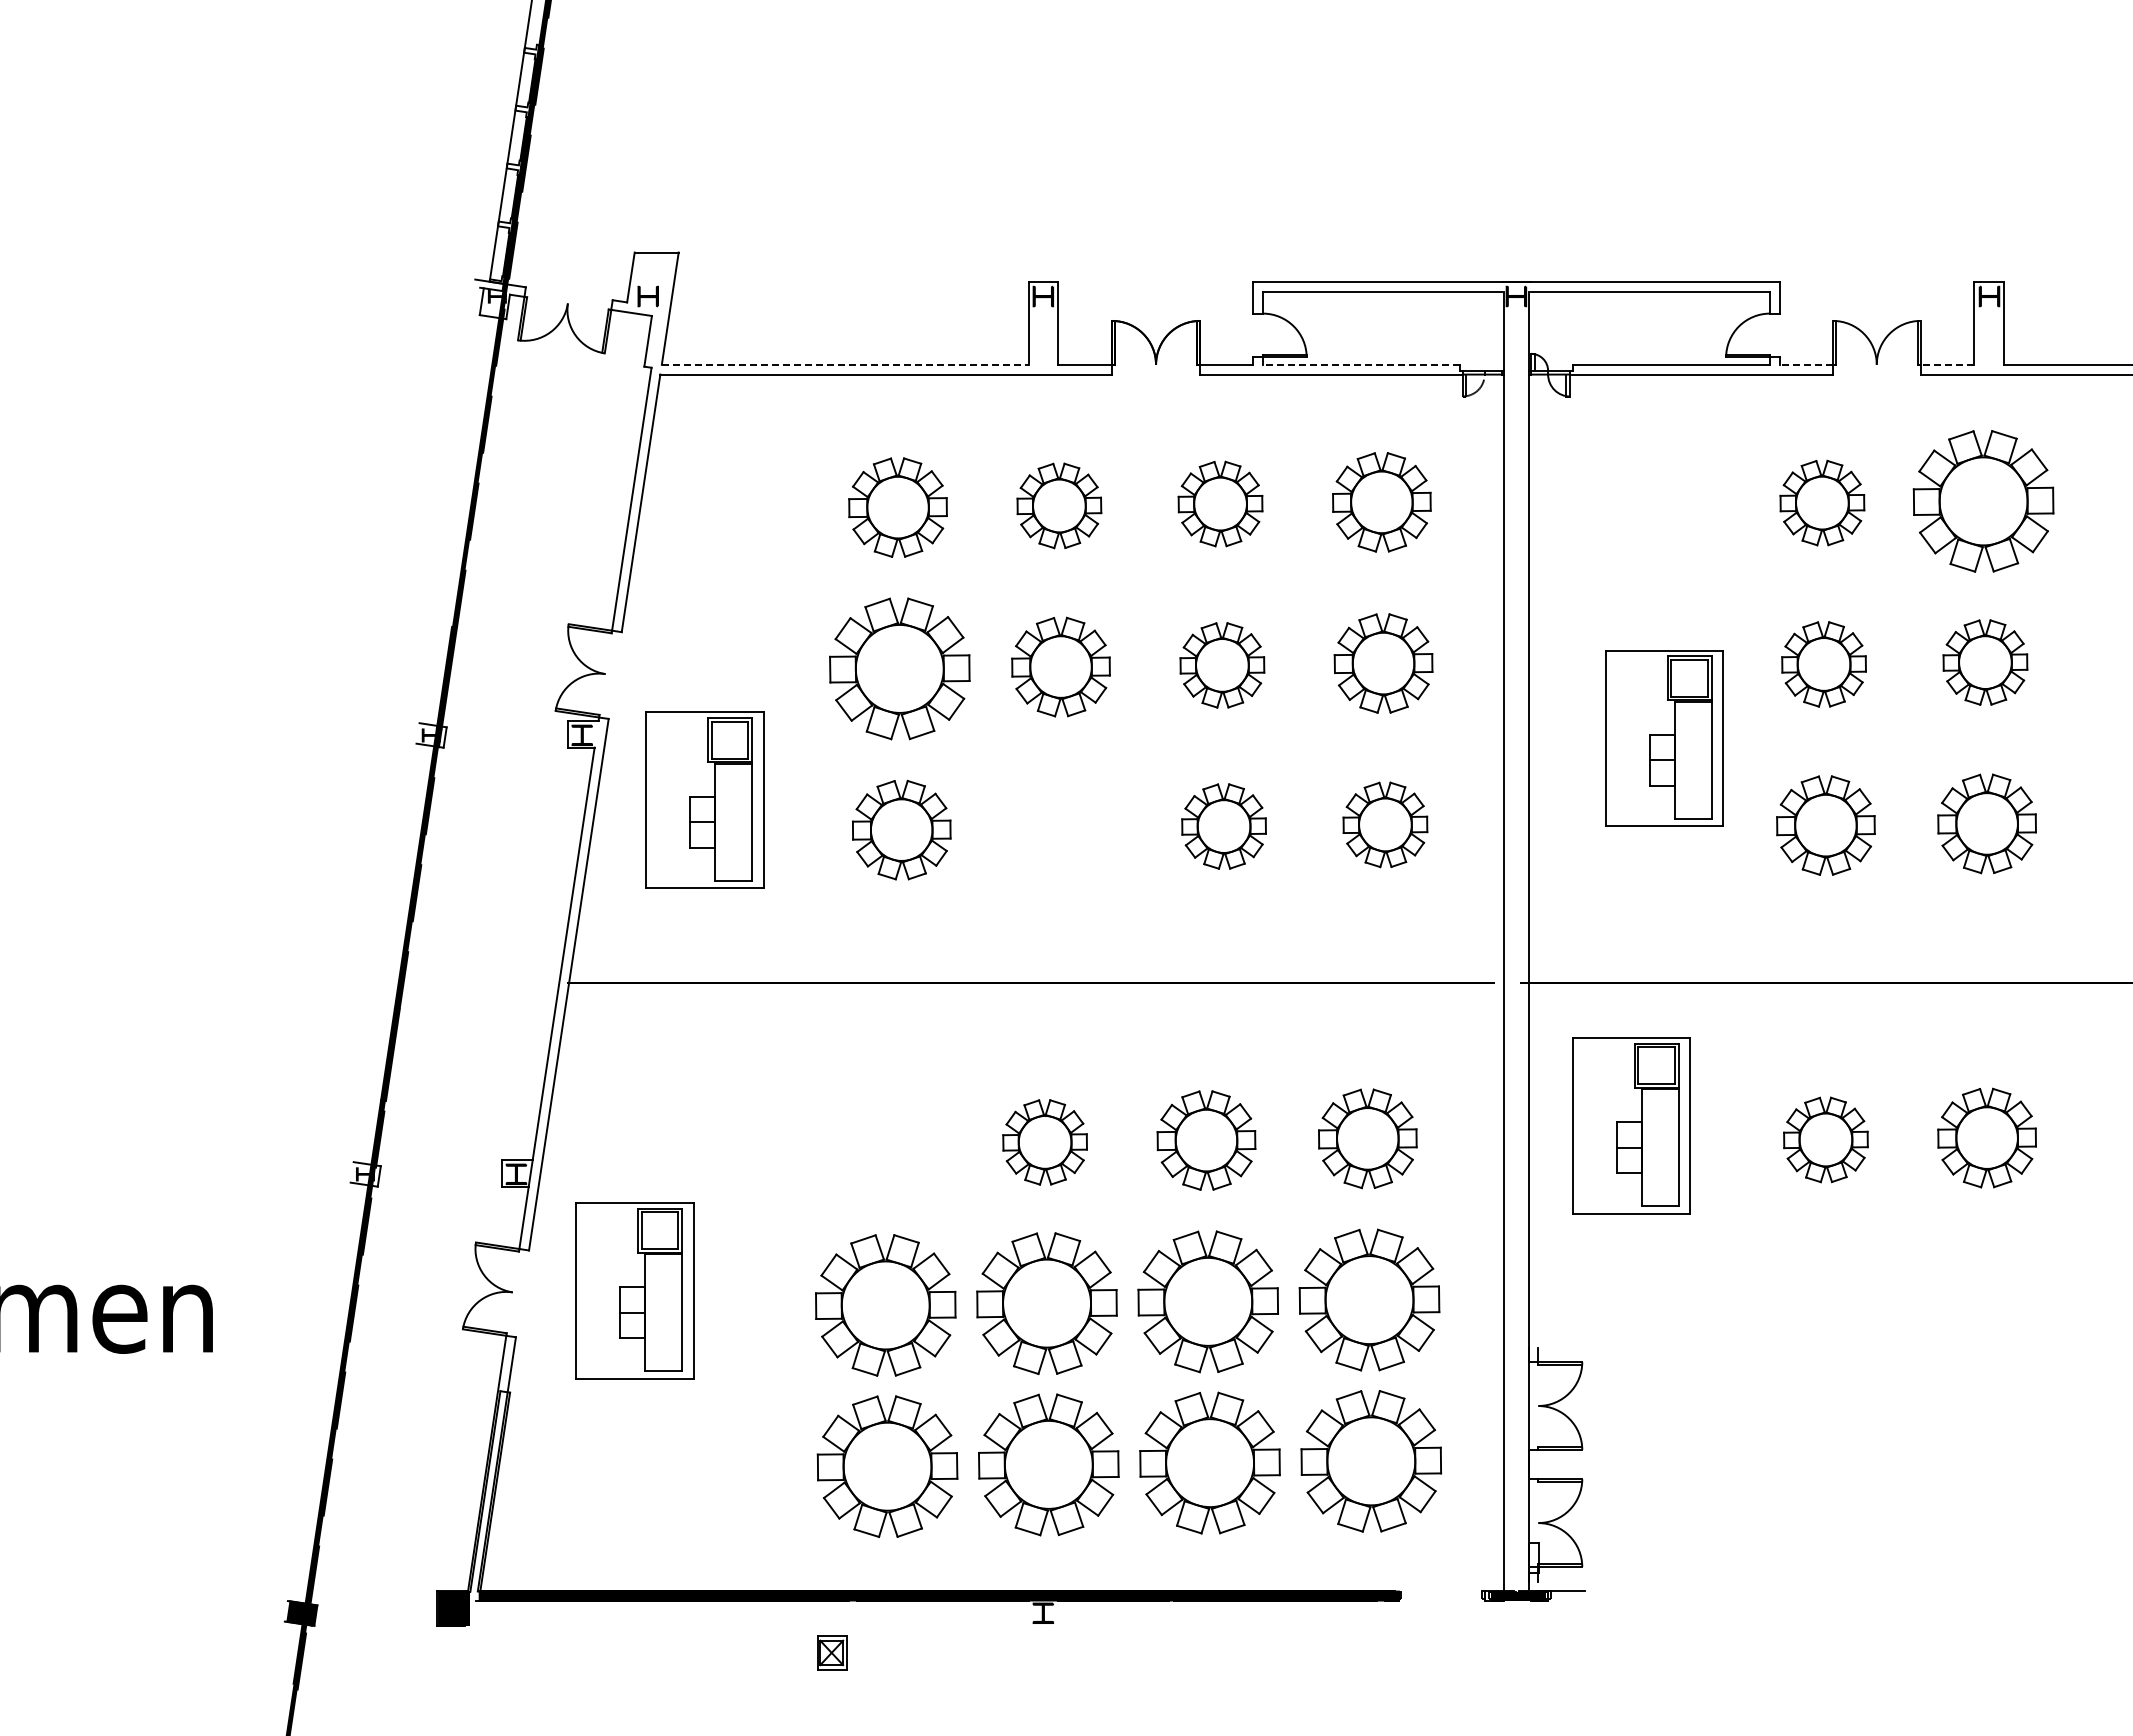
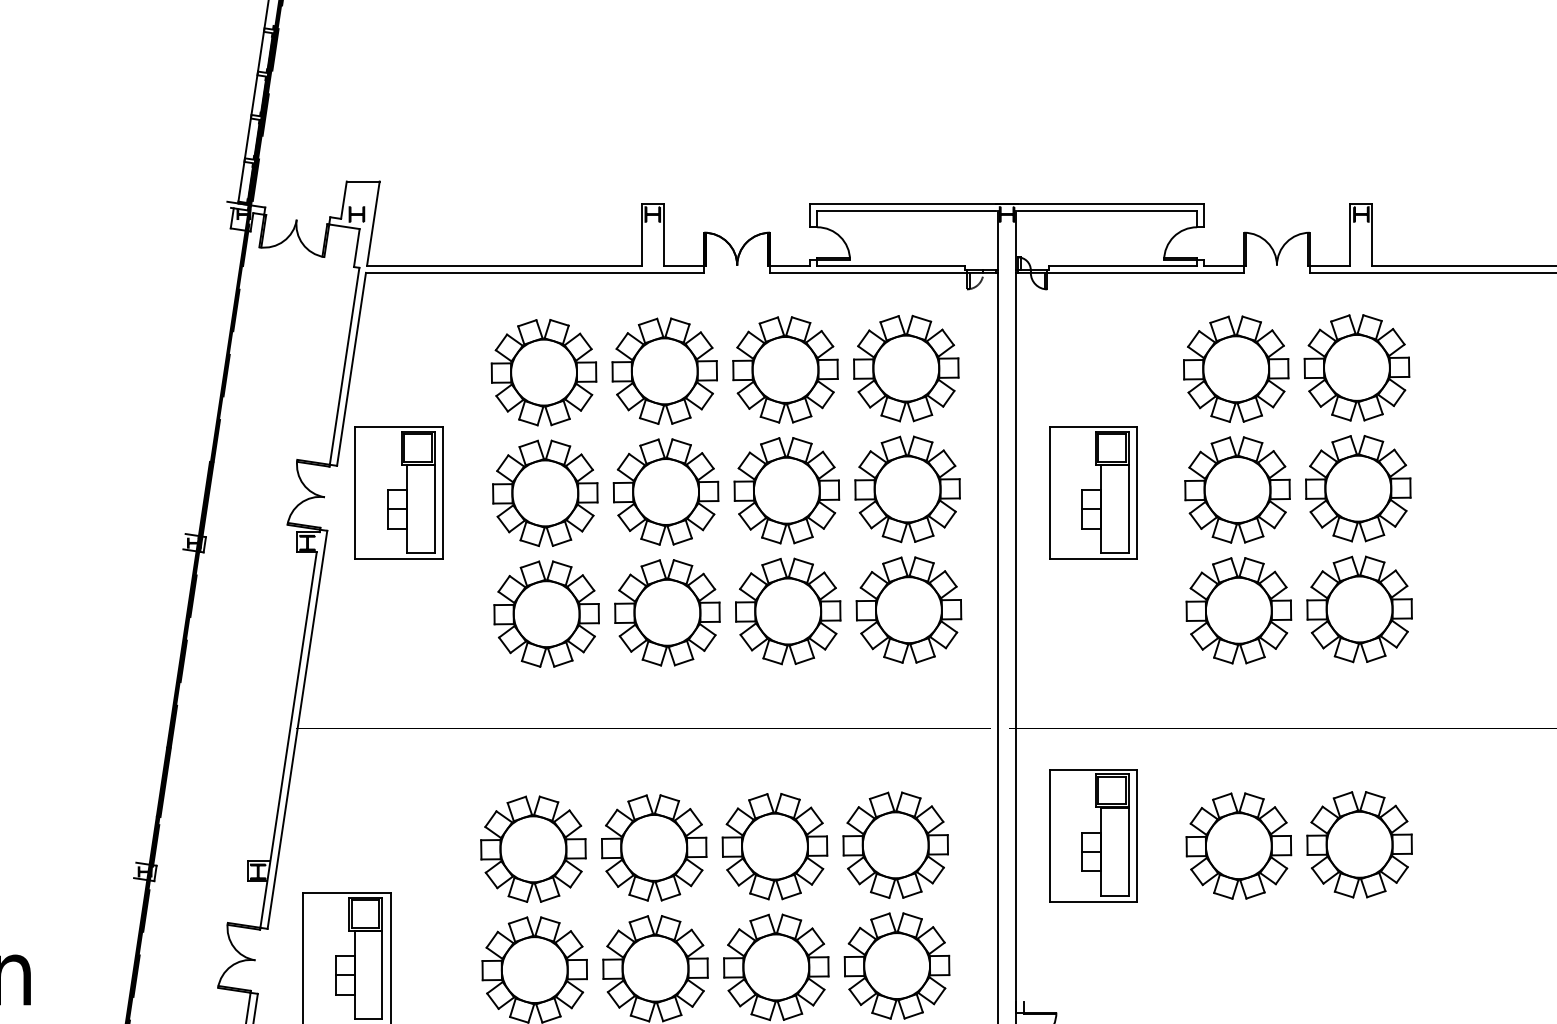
line: (845, 364) -> (504, 265), dashed -> solid
line: (1361, 364) -> (891, 265), dashed -> solid
line: (1806, 364) -> (1224, 265), dashed -> solid
line: (1947, 364) -> (1329, 265), dashed -> solid
part: (1381, 502) -> (906, 368), size x1.43
part: (1822, 502) -> (1236, 368), size x1.67
part: (1220, 503) -> (785, 369), size x1.67
part: (1059, 505) -> (664, 370), size x1.67
part: (897, 507) -> (543, 372), size x1.43
part: (1985, 662) -> (1358, 488), size x1.67
part: (1383, 663) -> (907, 489), size x1.43
part: (1823, 664) -> (1237, 490), size x1.67
part: (1222, 665) -> (786, 490), size x1.67
part: (1060, 666) -> (665, 491), size x1.43
part: (1664, 738) -> (1093, 493), moved
part: (704, 799) -> (399, 492), moved
part: (1986, 823) -> (1359, 609), size x1.43
part: (1385, 824) -> (909, 609), size x1.67
part: (1825, 825) -> (1238, 610), size x1.43
part: (1223, 826) -> (787, 611), size x1.67
part: (1062, 828) -> (667, 612), added
part: (901, 829) -> (546, 613), size x1.43
part: (1986, 1137) -> (1359, 844), size x1.43
part: (1367, 1138) -> (895, 845), size x1.43
part: (1825, 1139) -> (1238, 845), size x1.67
part: (1206, 1140) -> (774, 846), size x1.43
part: (1044, 1142) -> (653, 848), size x1.67
part: (883, 1143) -> (533, 848), added

